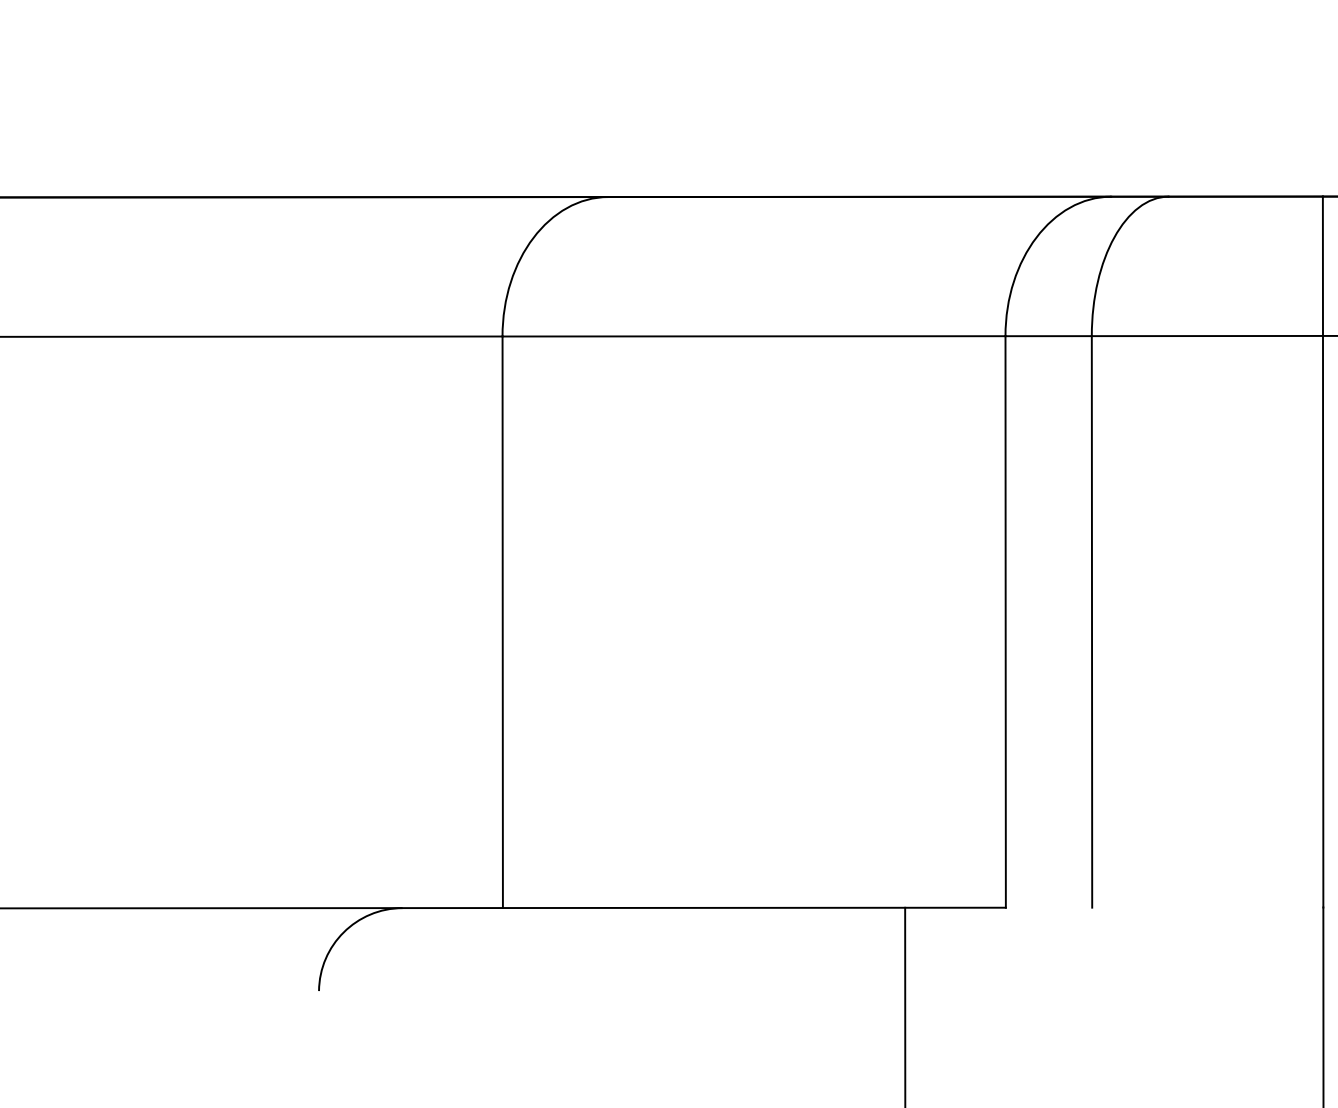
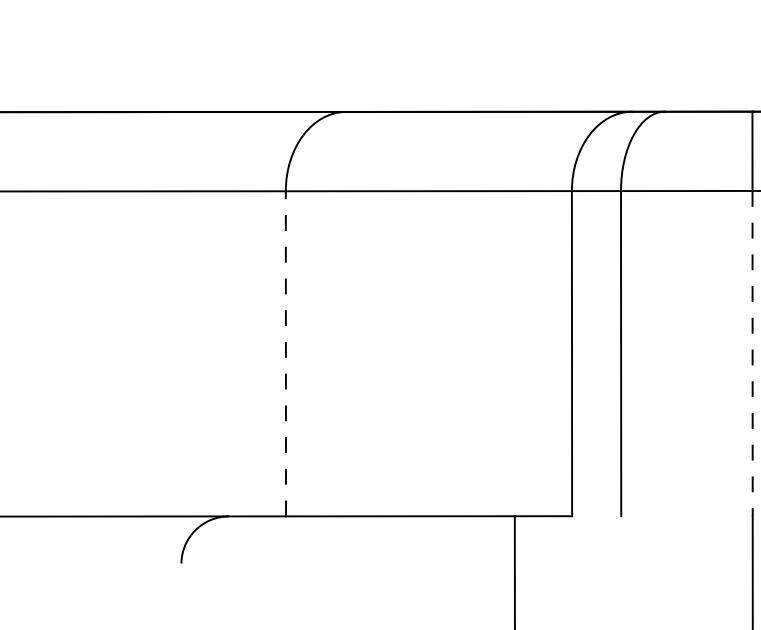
line: (501, 621) -> (285, 353), solid -> dashed
line: (1322, 621) -> (752, 353), solid -> dashed

